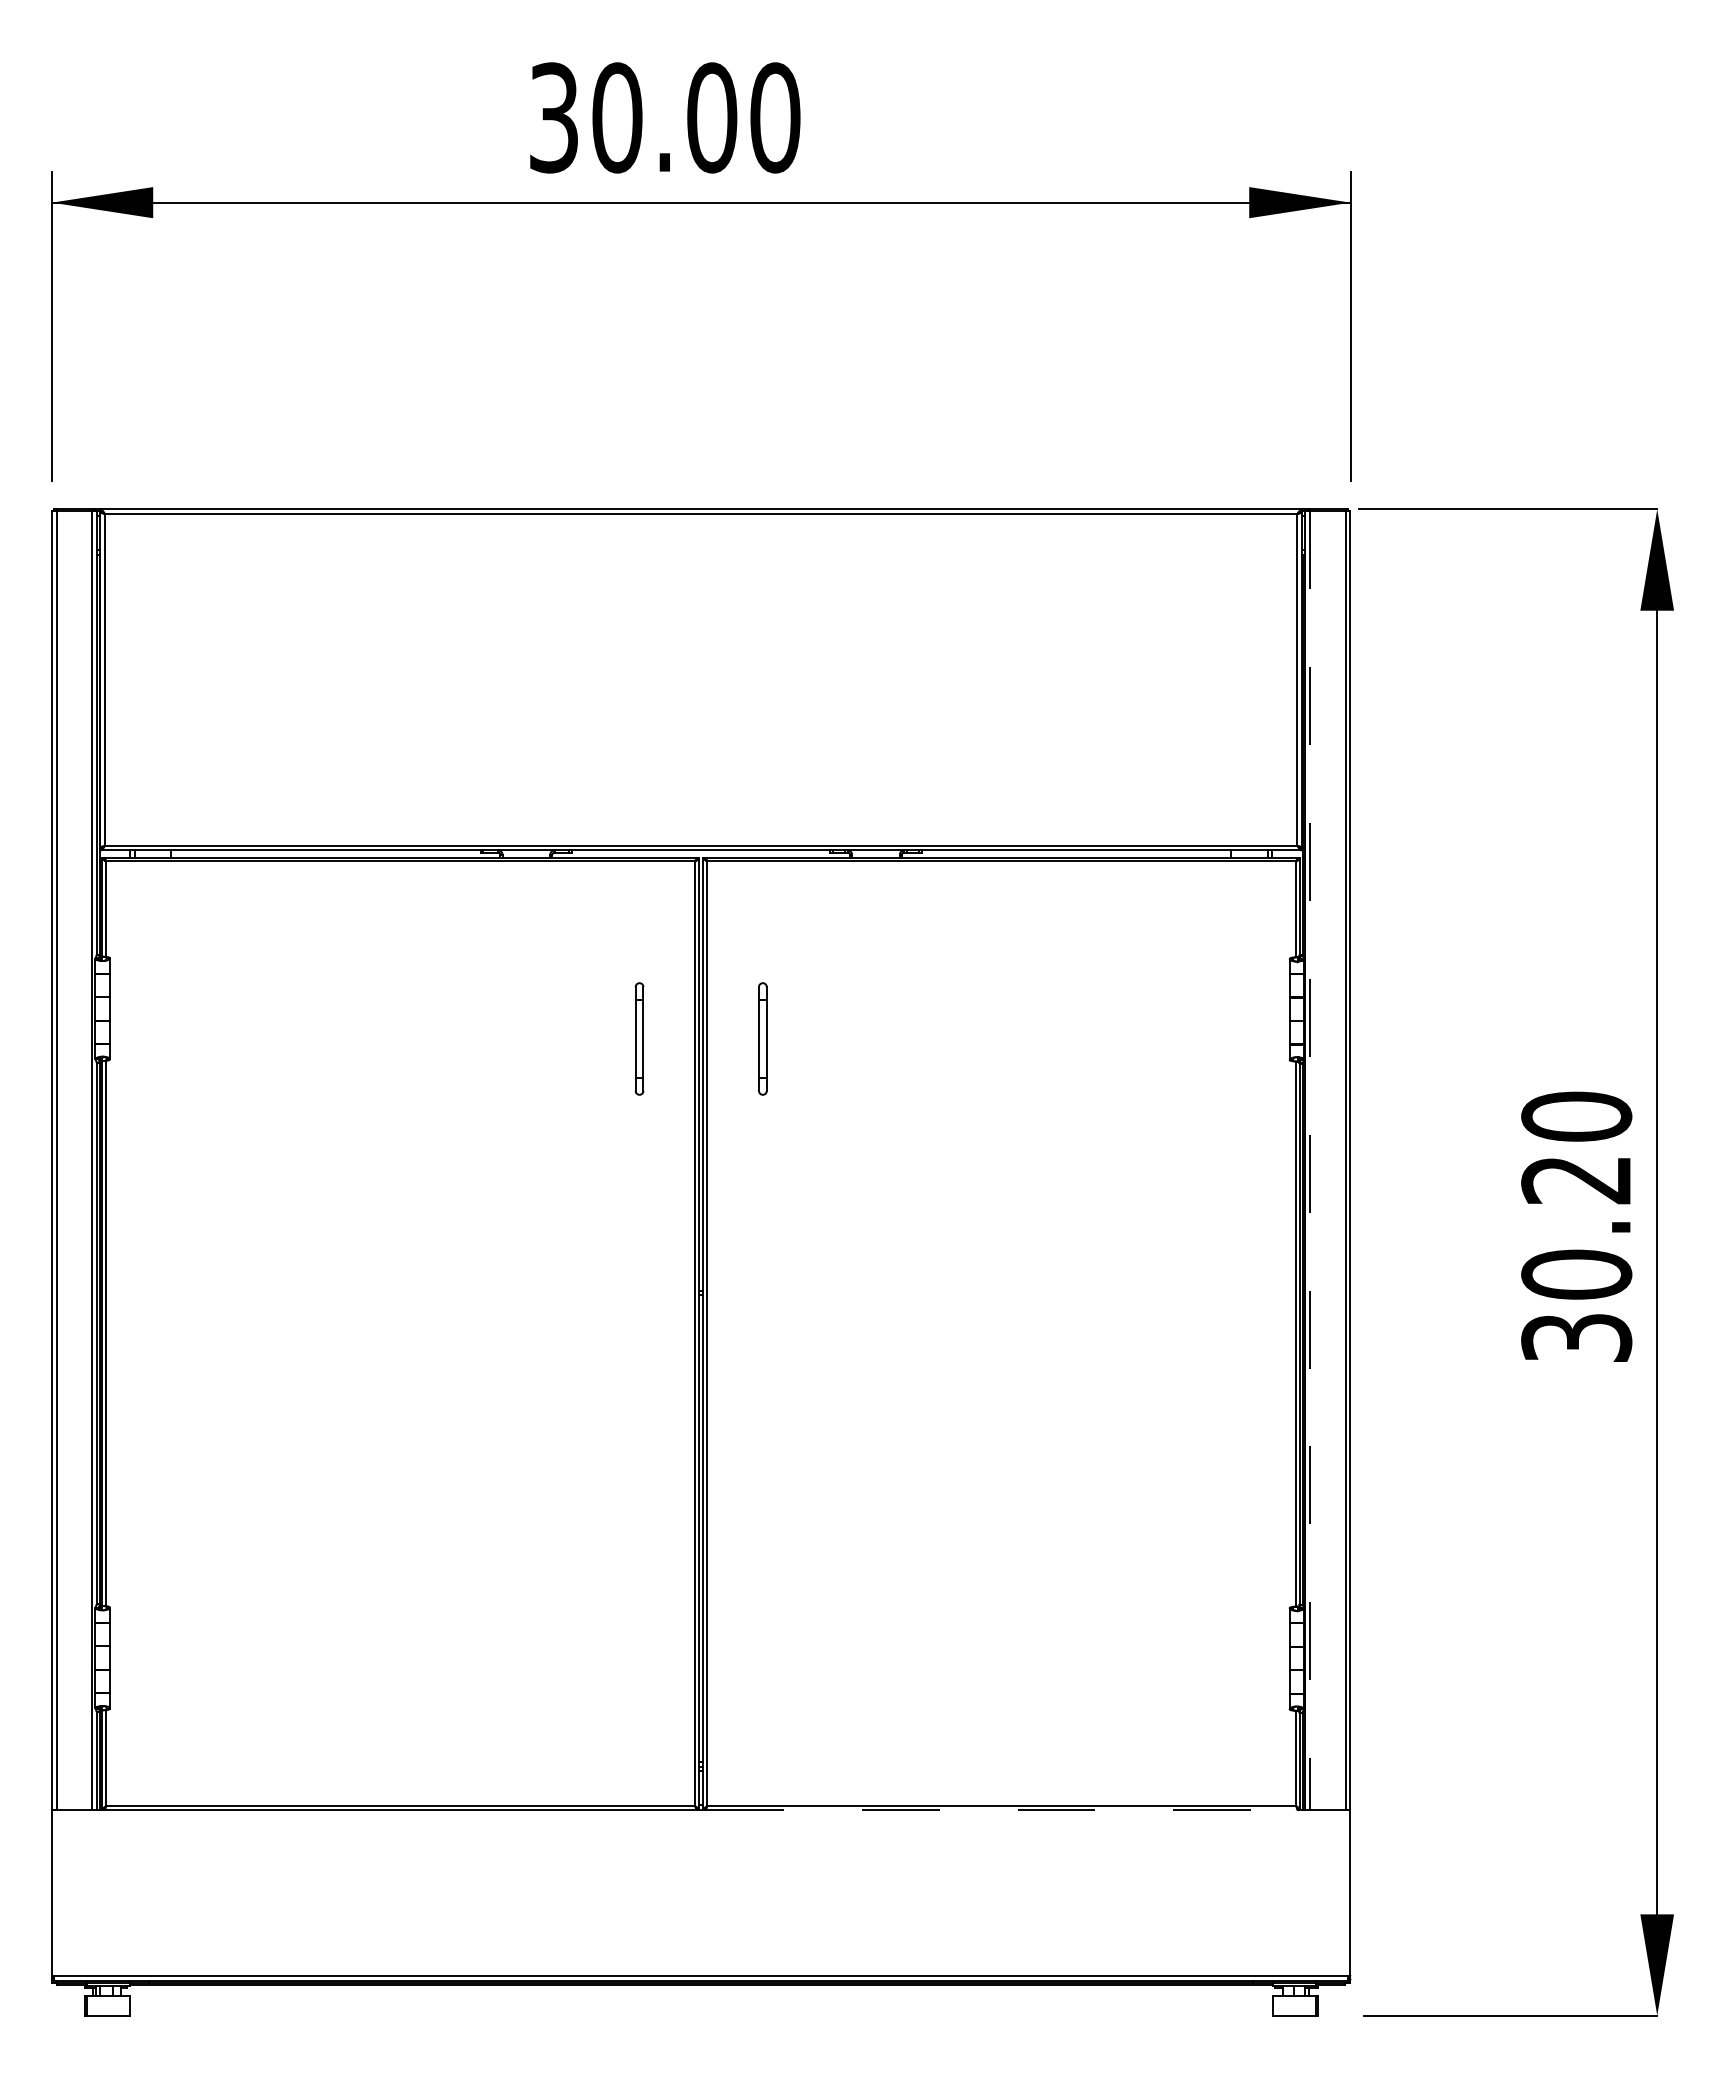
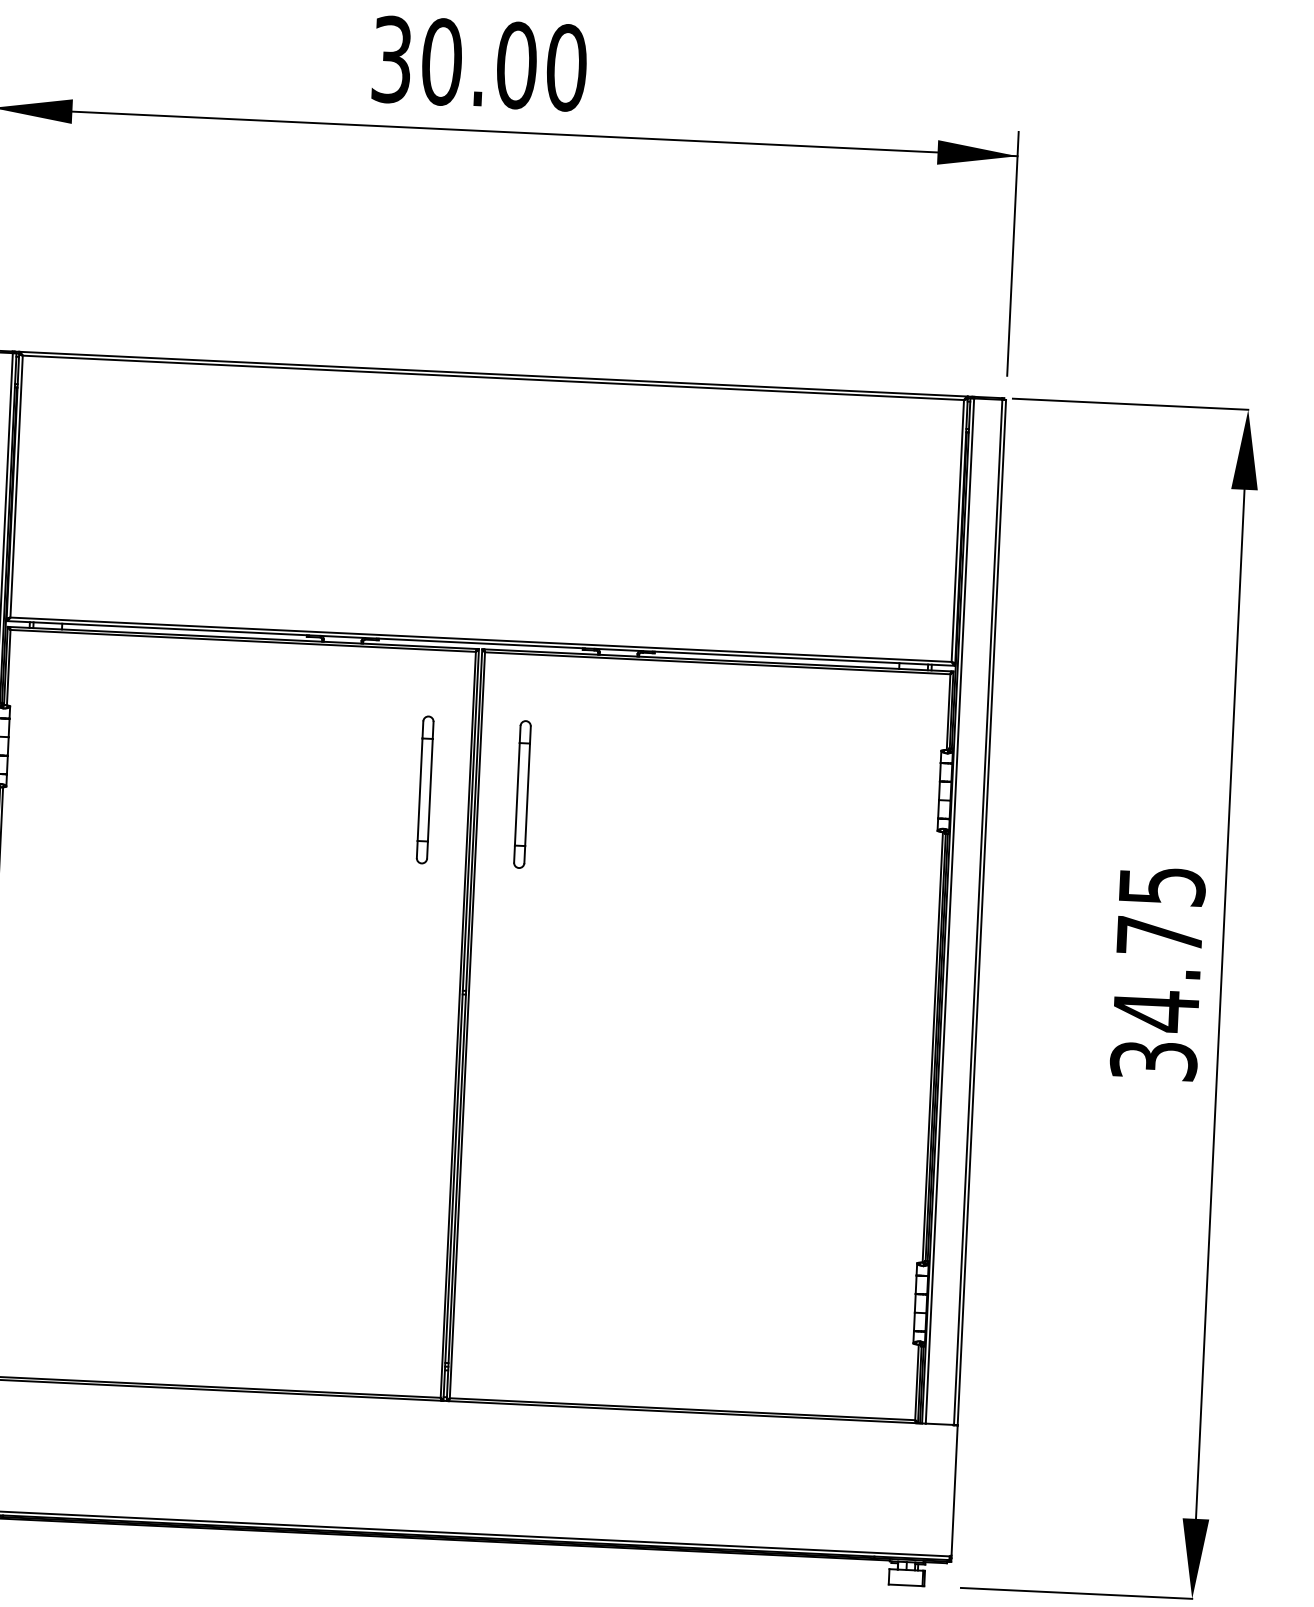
part: (639, 1038) -> (425, 789), size x1.67
part: (762, 1038) -> (522, 794), size x1.67
line: (1310, 1161) -> (950, 911), dashed -> solid
text: (1576, 1196) -> (1158, 949), 30.20 -> 34.75
line: (1001, 1810) -> (682, 1412), dashed -> solid

